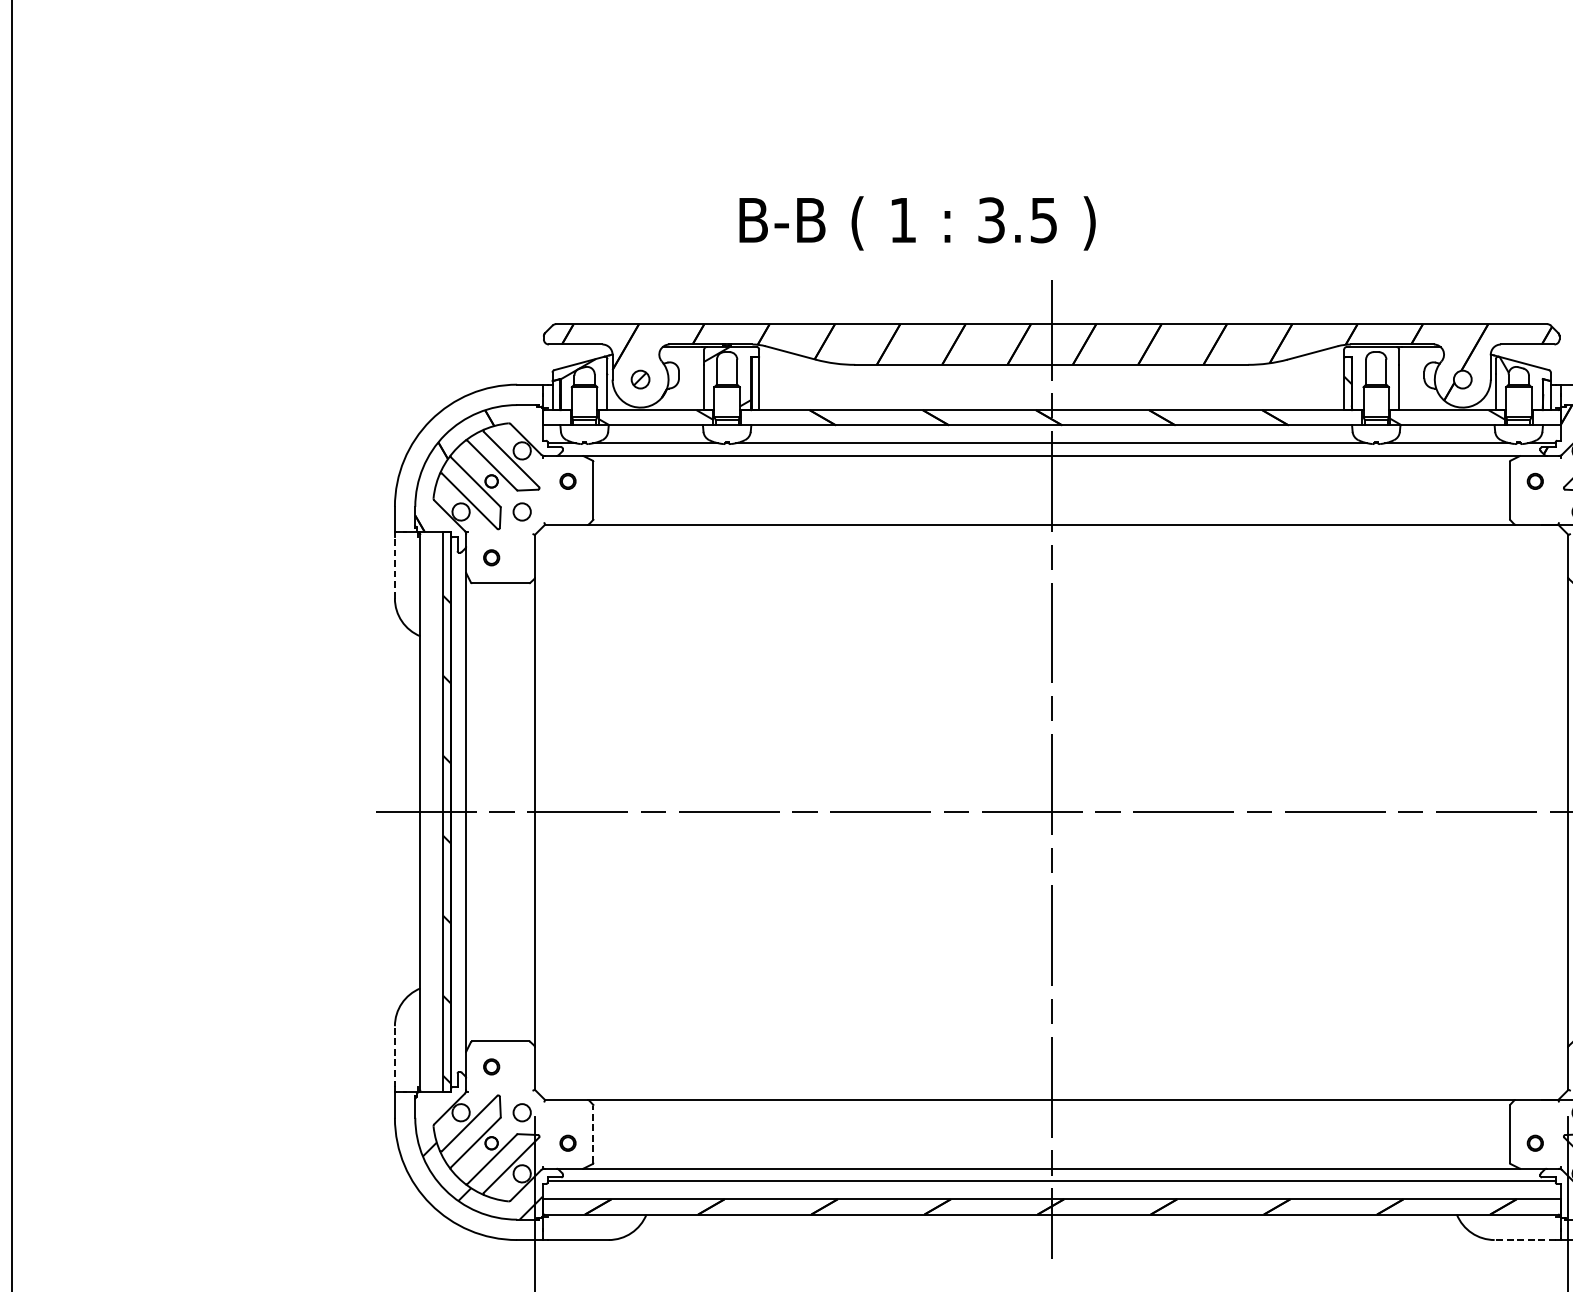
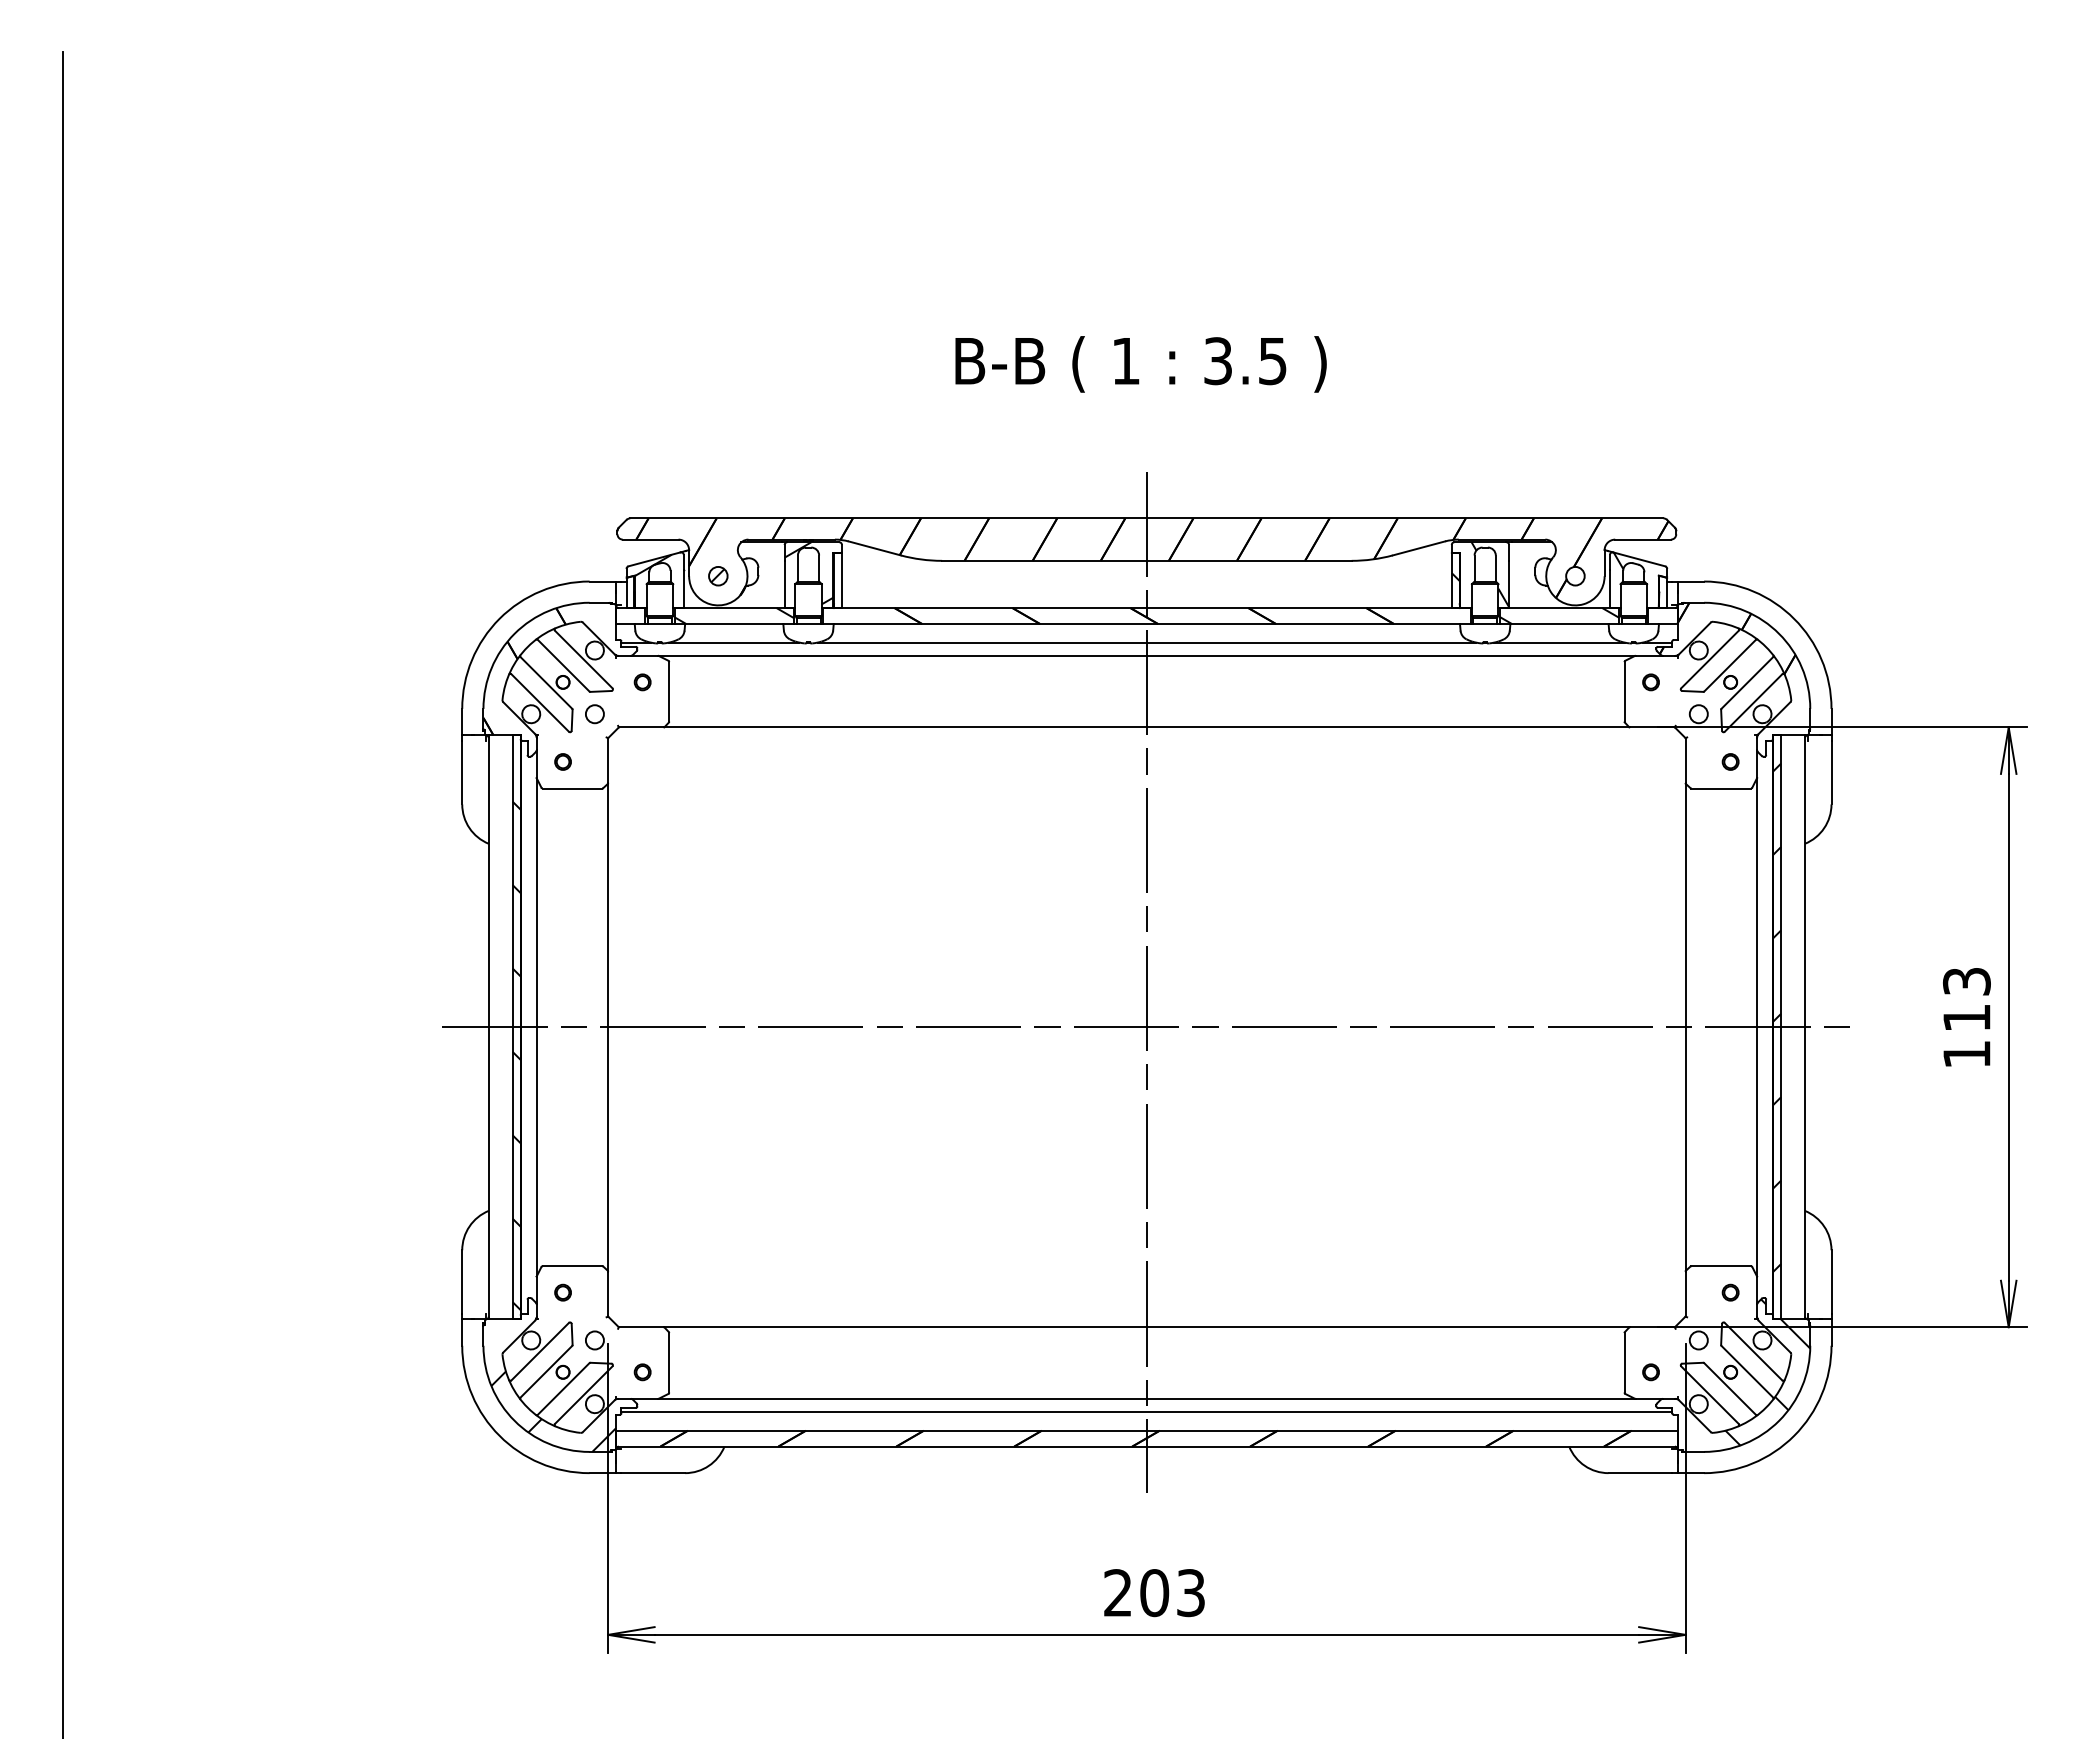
text: (917, 223) -> (1140, 364), moved
hatch: (1381, 377) -> (1490, 574), added
line: (395, 567) -> (462, 772), dashed -> solid
line: (395, 1057) -> (462, 1282), dashed -> solid
line: (593, 1133) -> (669, 1362), dashed -> solid
line: (1525, 1240) -> (1640, 1473), dashed -> solid

